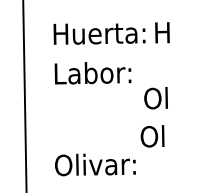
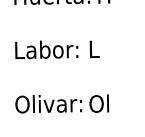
text: (92, 73) -> (46, 50), moved
text: (155, 98) -> (98, 49), Ol -> L
text: (152, 136) -> (99, 103), moved

